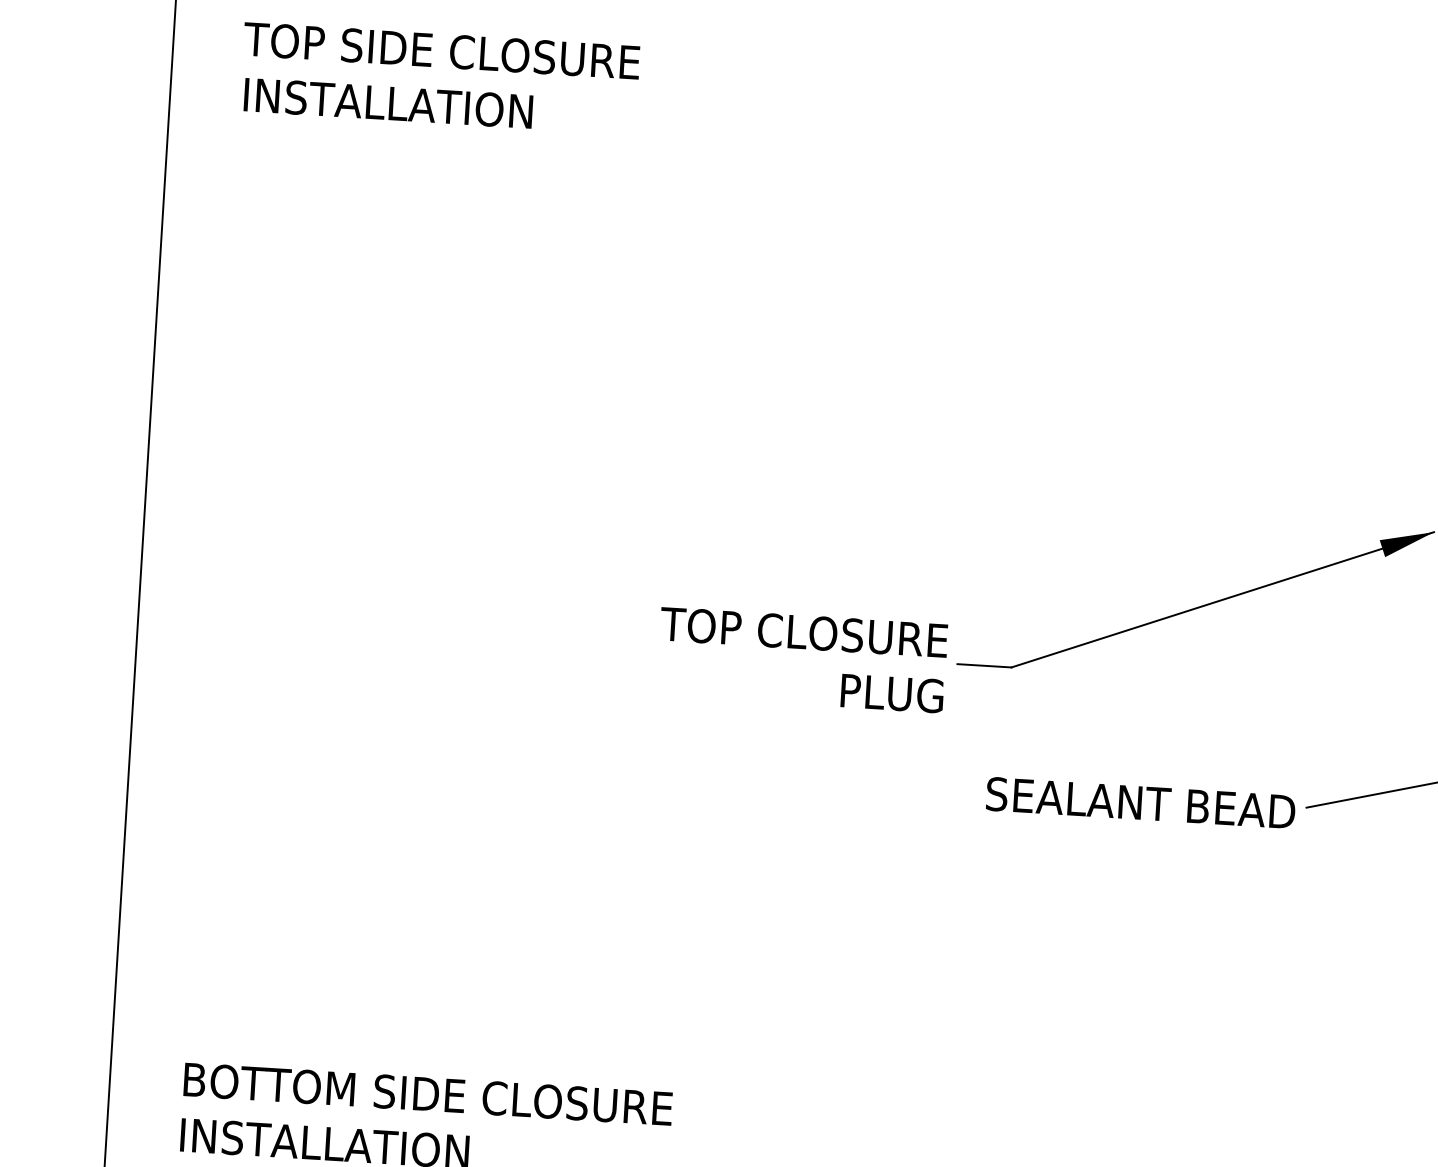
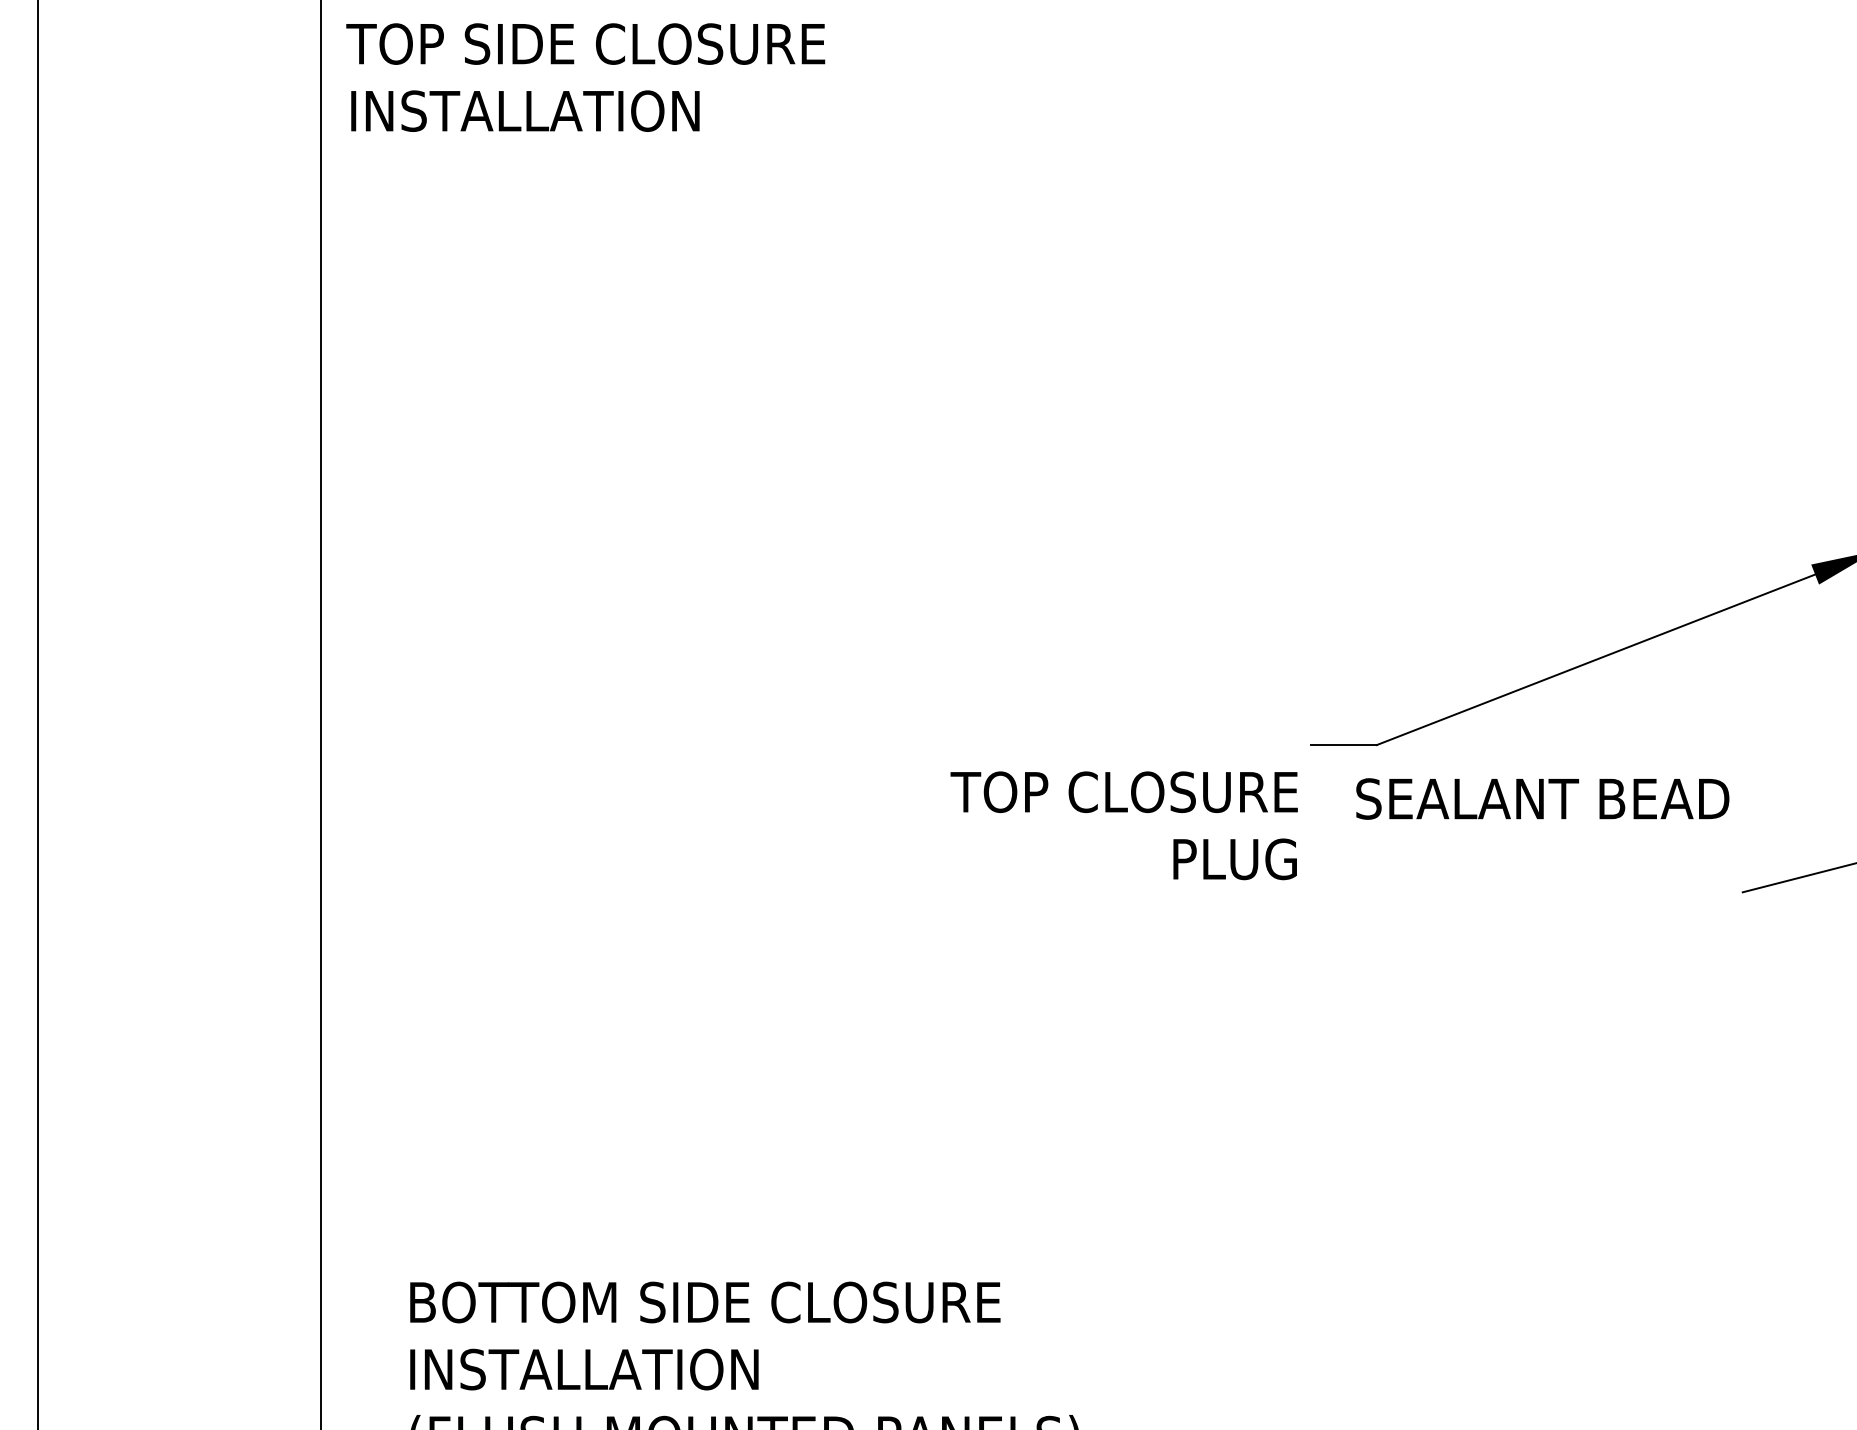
text: (439, 78) -> (585, 77), moved
text: (801, 659) -> (1123, 825), moved
text: (1140, 802) -> (1542, 798), moved

